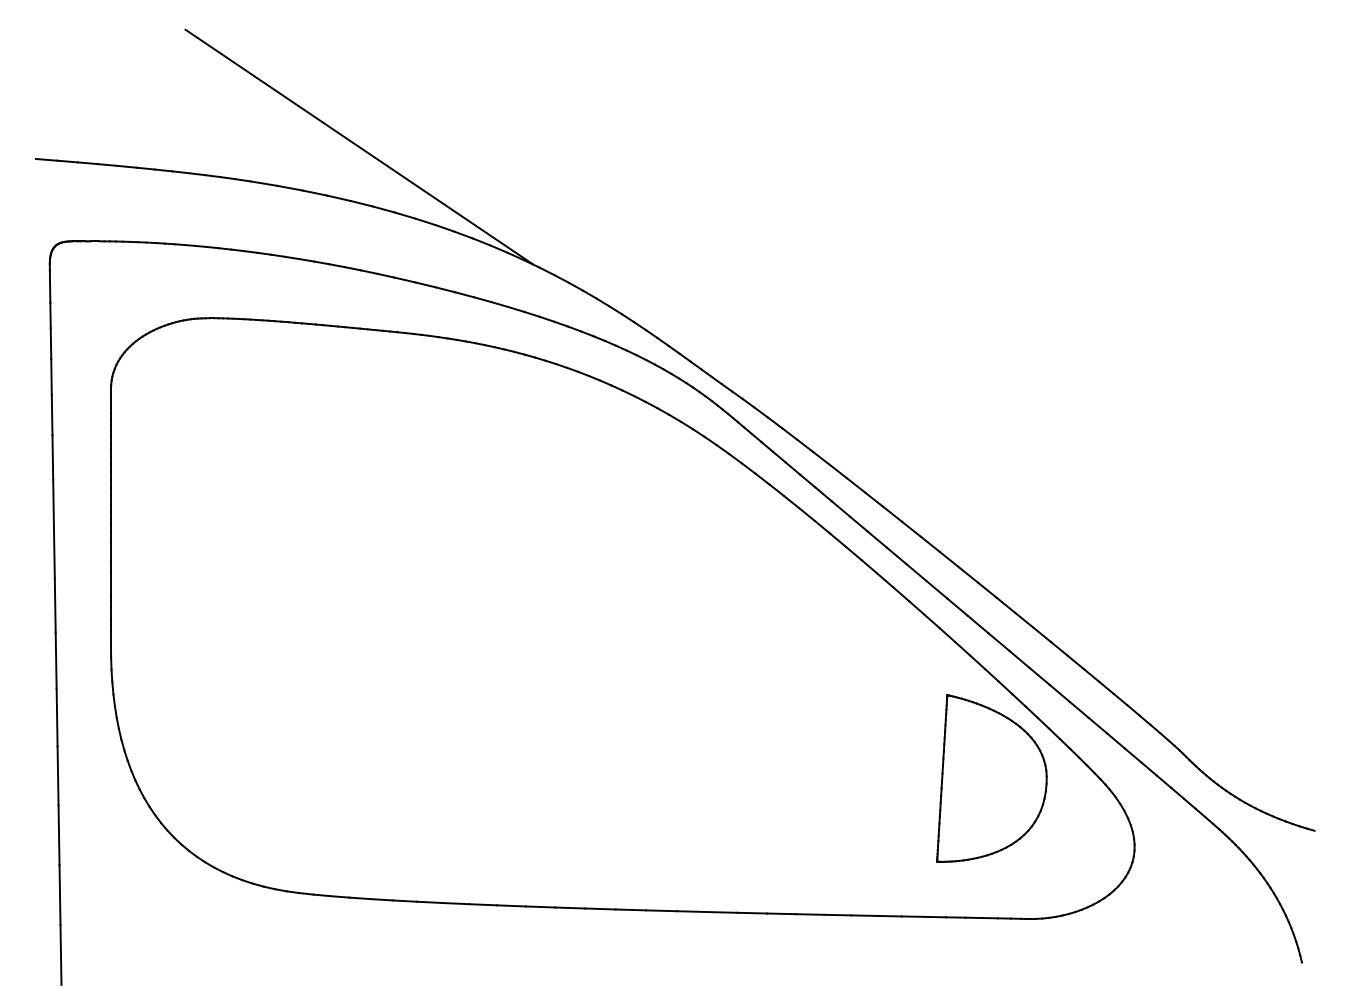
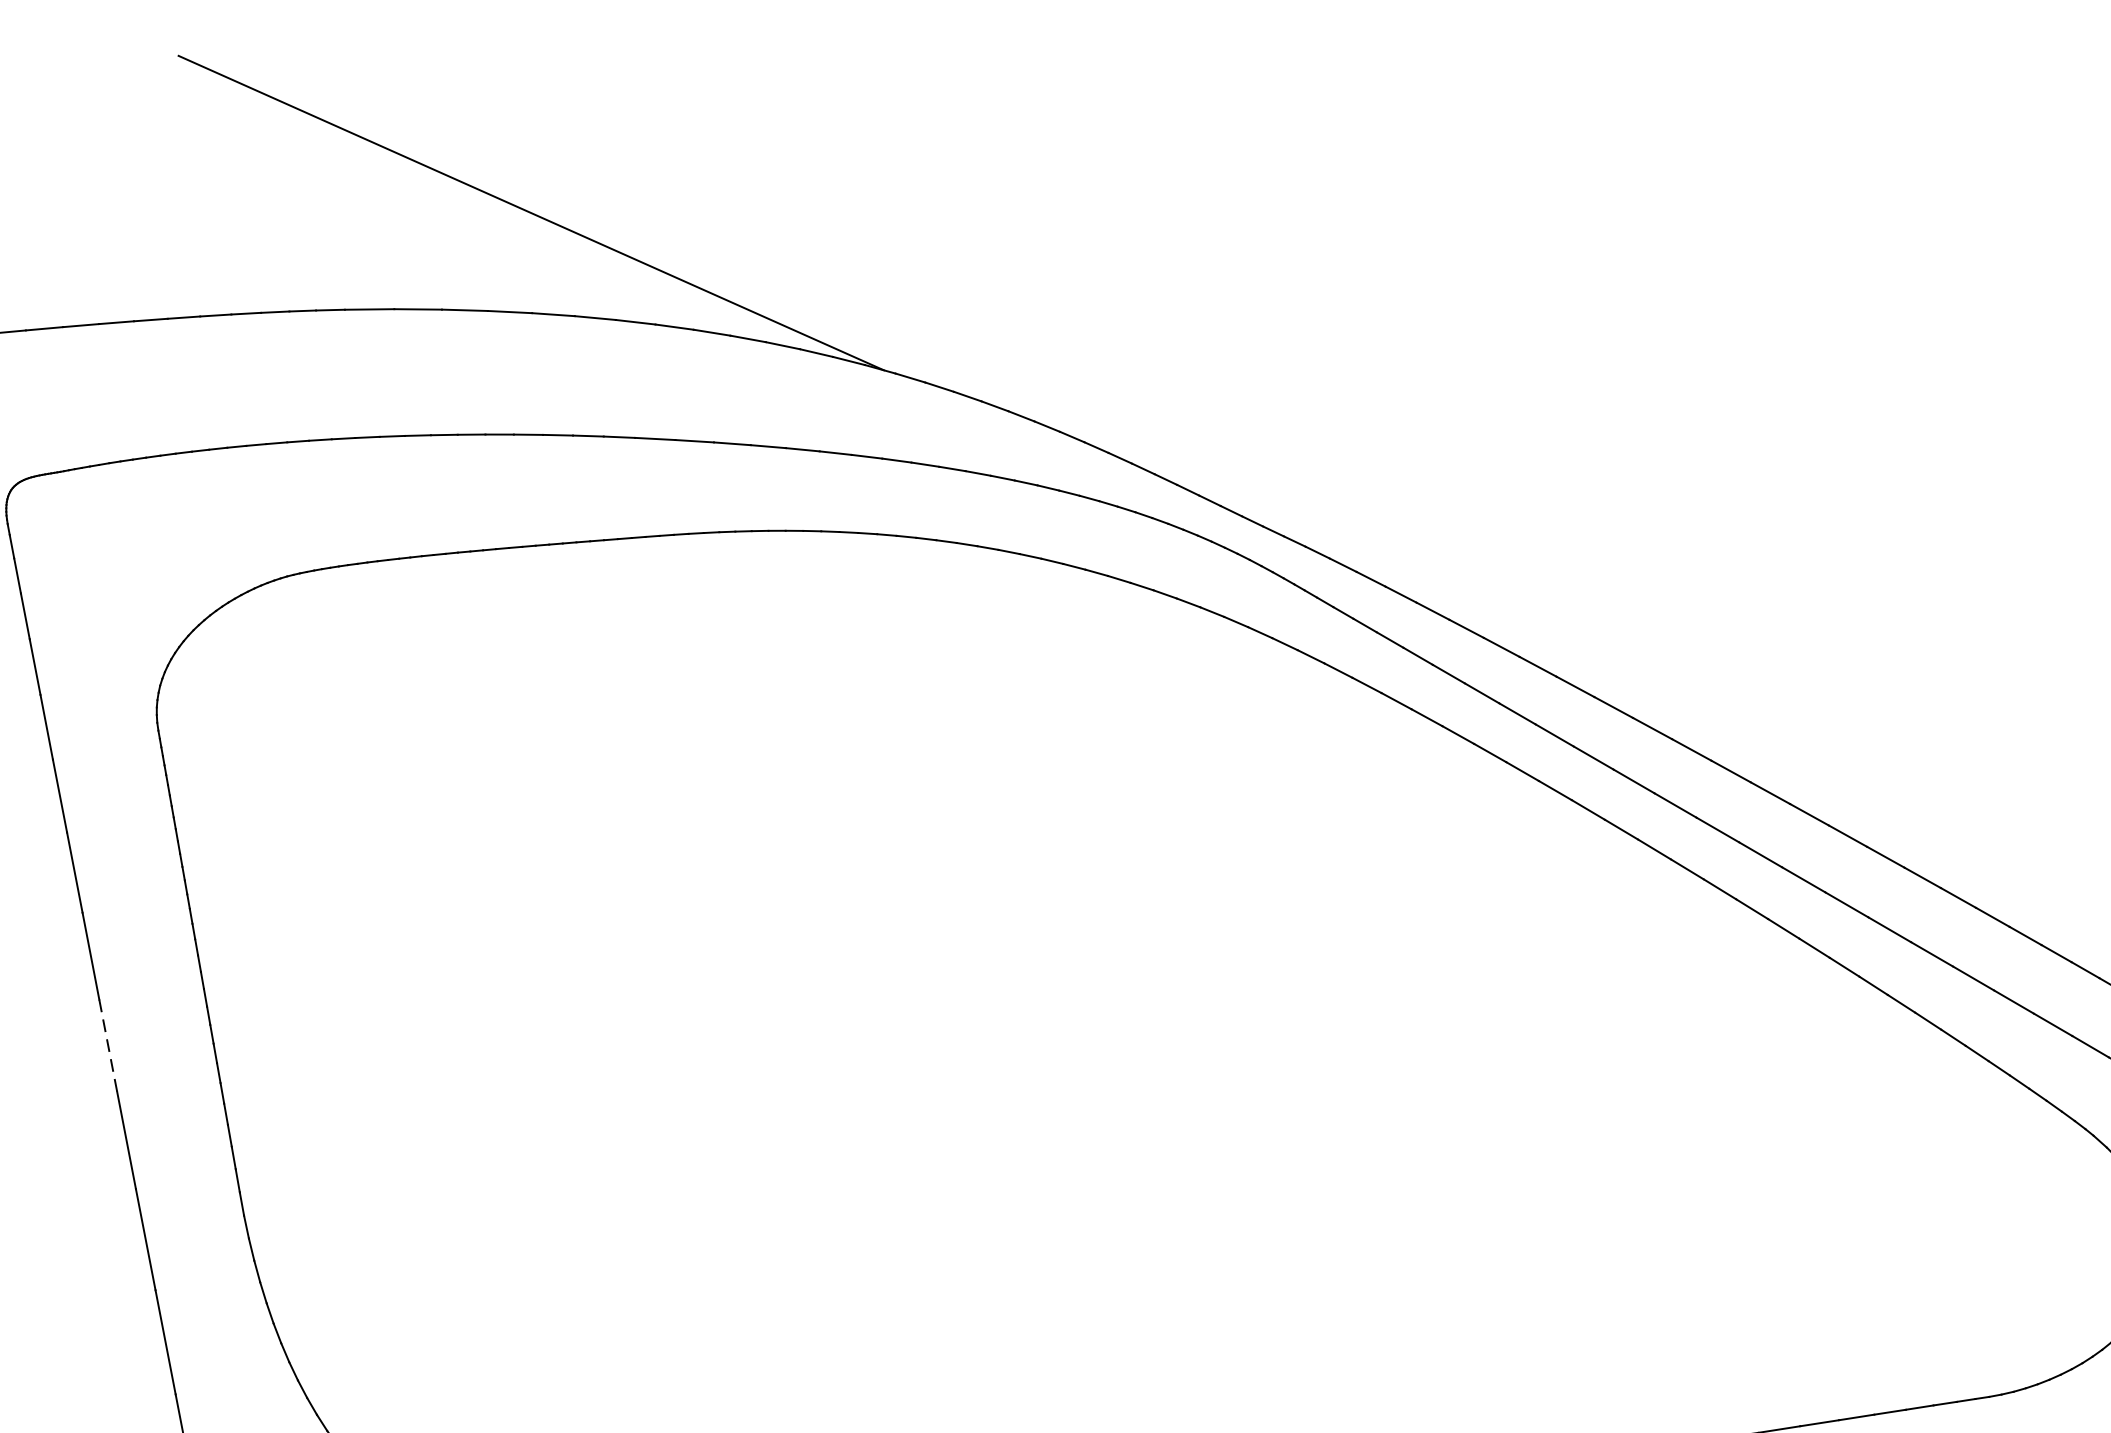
line: (54, 553) -> (108, 1046), solid -> dashed
part: (991, 778) -> (1877, 1154), removed

